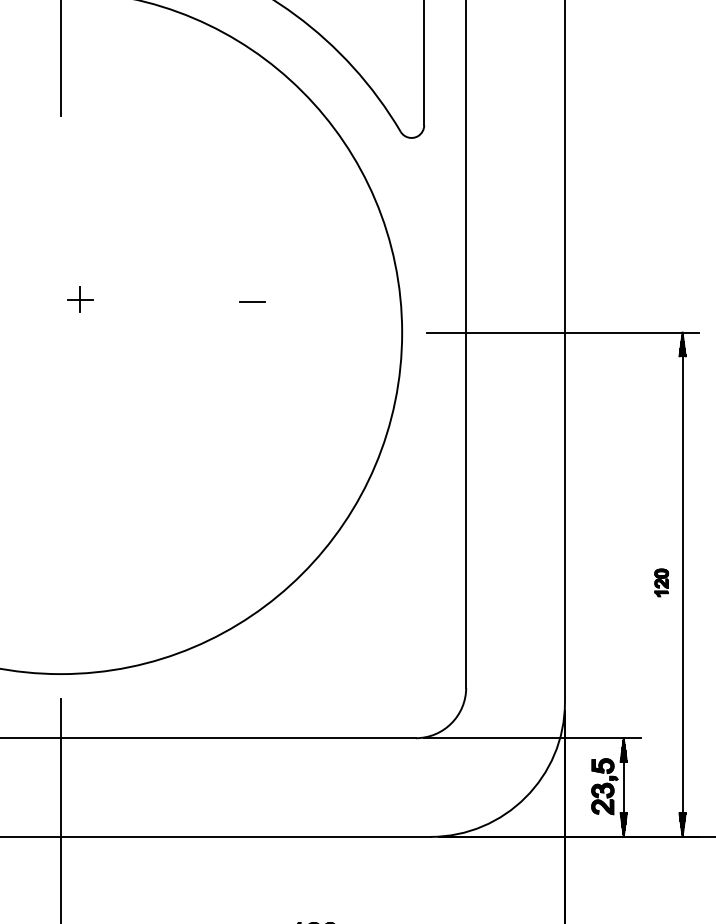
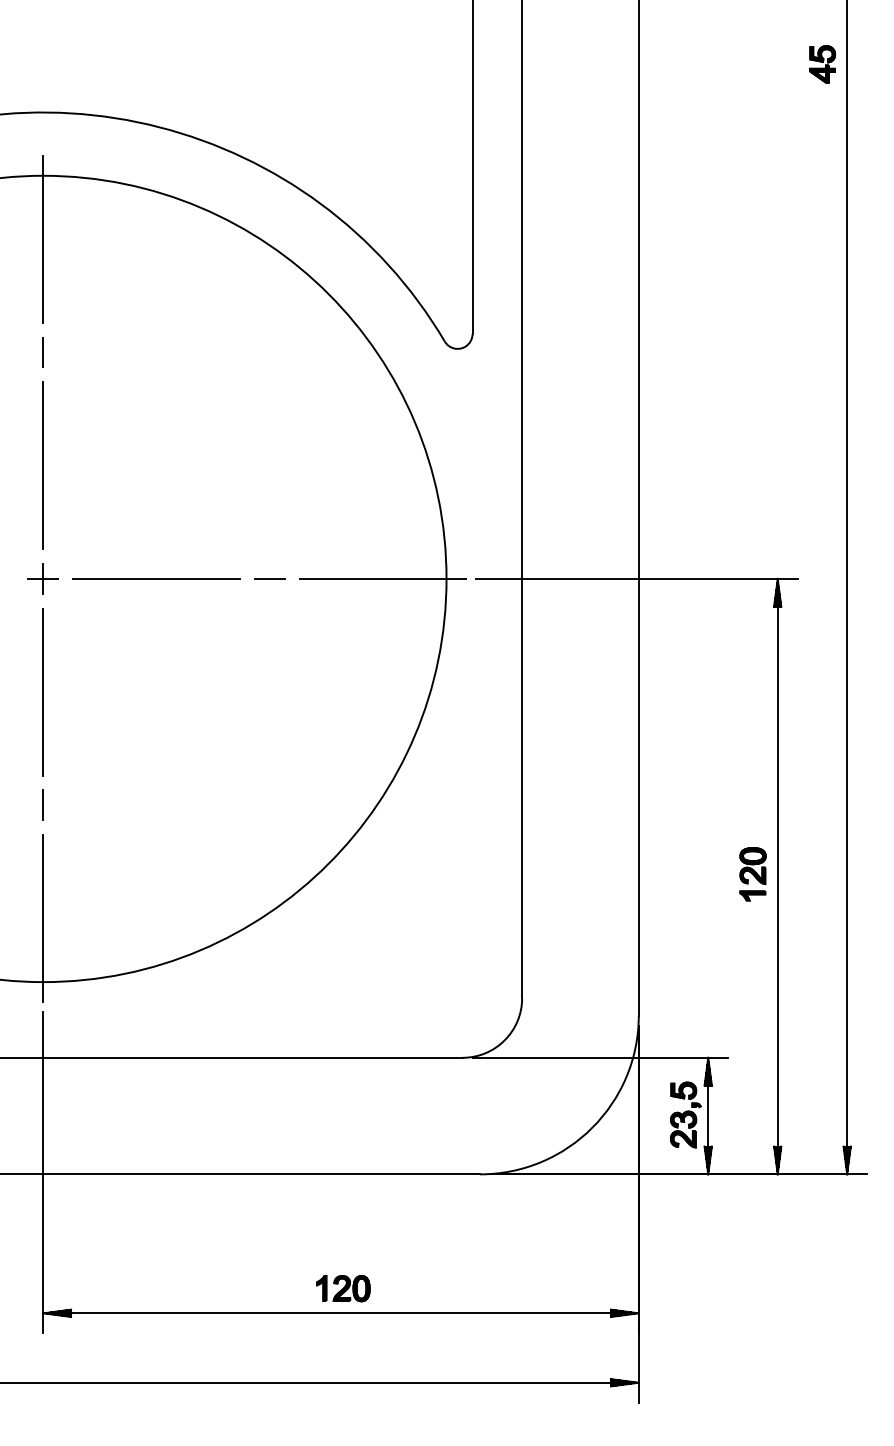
line: (60, 141) -> (43, 352), added
line: (60, 236) -> (43, 465), added
part: (79, 299) -> (42, 578), moved
line: (252, 301) -> (269, 578), moved
line: (156, 332) -> (156, 578), added
line: (347, 332) -> (382, 578), added
line: (60, 428) -> (43, 691), added
line: (60, 524) -> (43, 805), added
part: (661, 583) -> (752, 874), size x1.67
line: (60, 620) -> (43, 918), added

